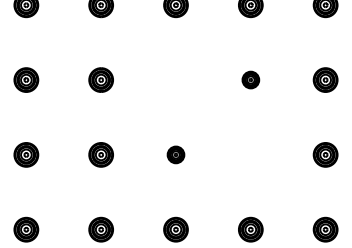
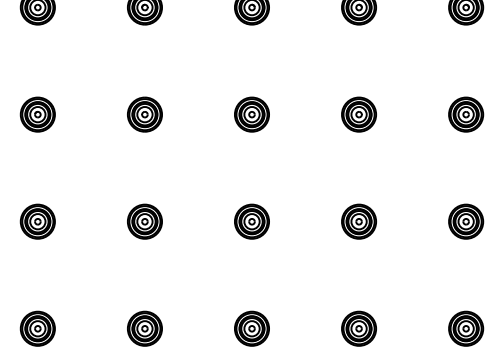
part: (175, 79) -> (251, 113), added
part: (250, 79) -> (358, 113), size x1.43
part: (175, 154) -> (251, 221), size x1.43
part: (250, 154) -> (358, 221), added

